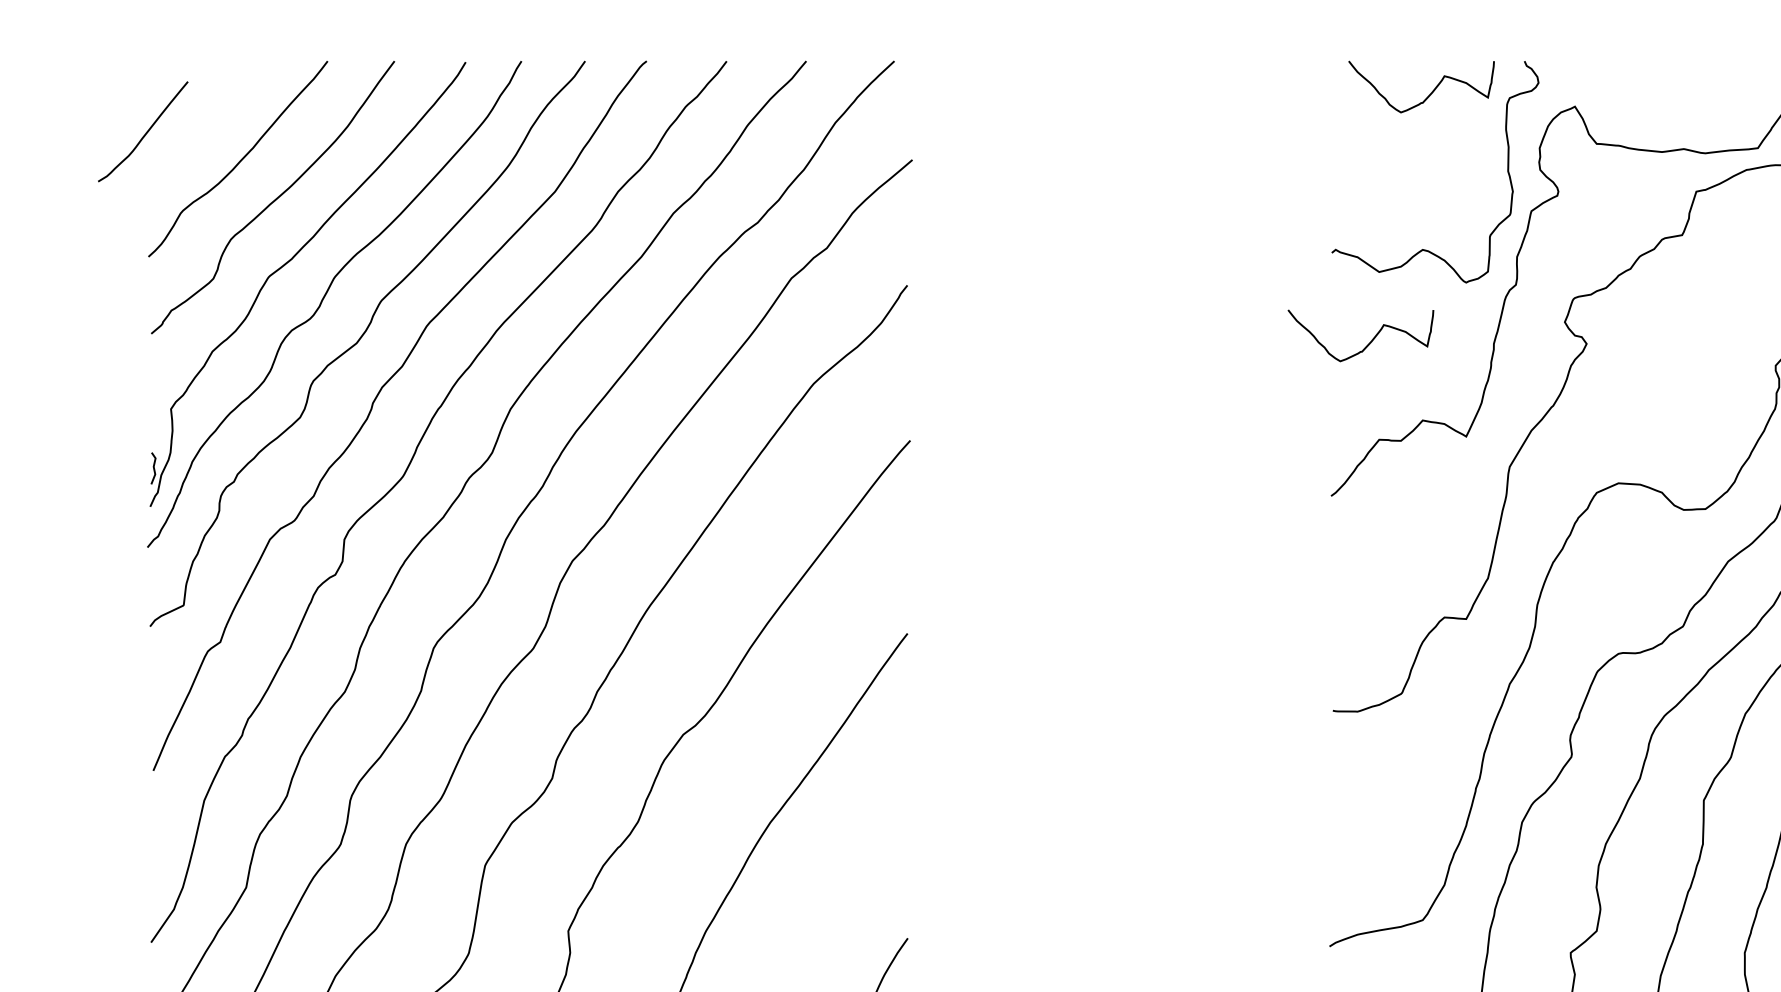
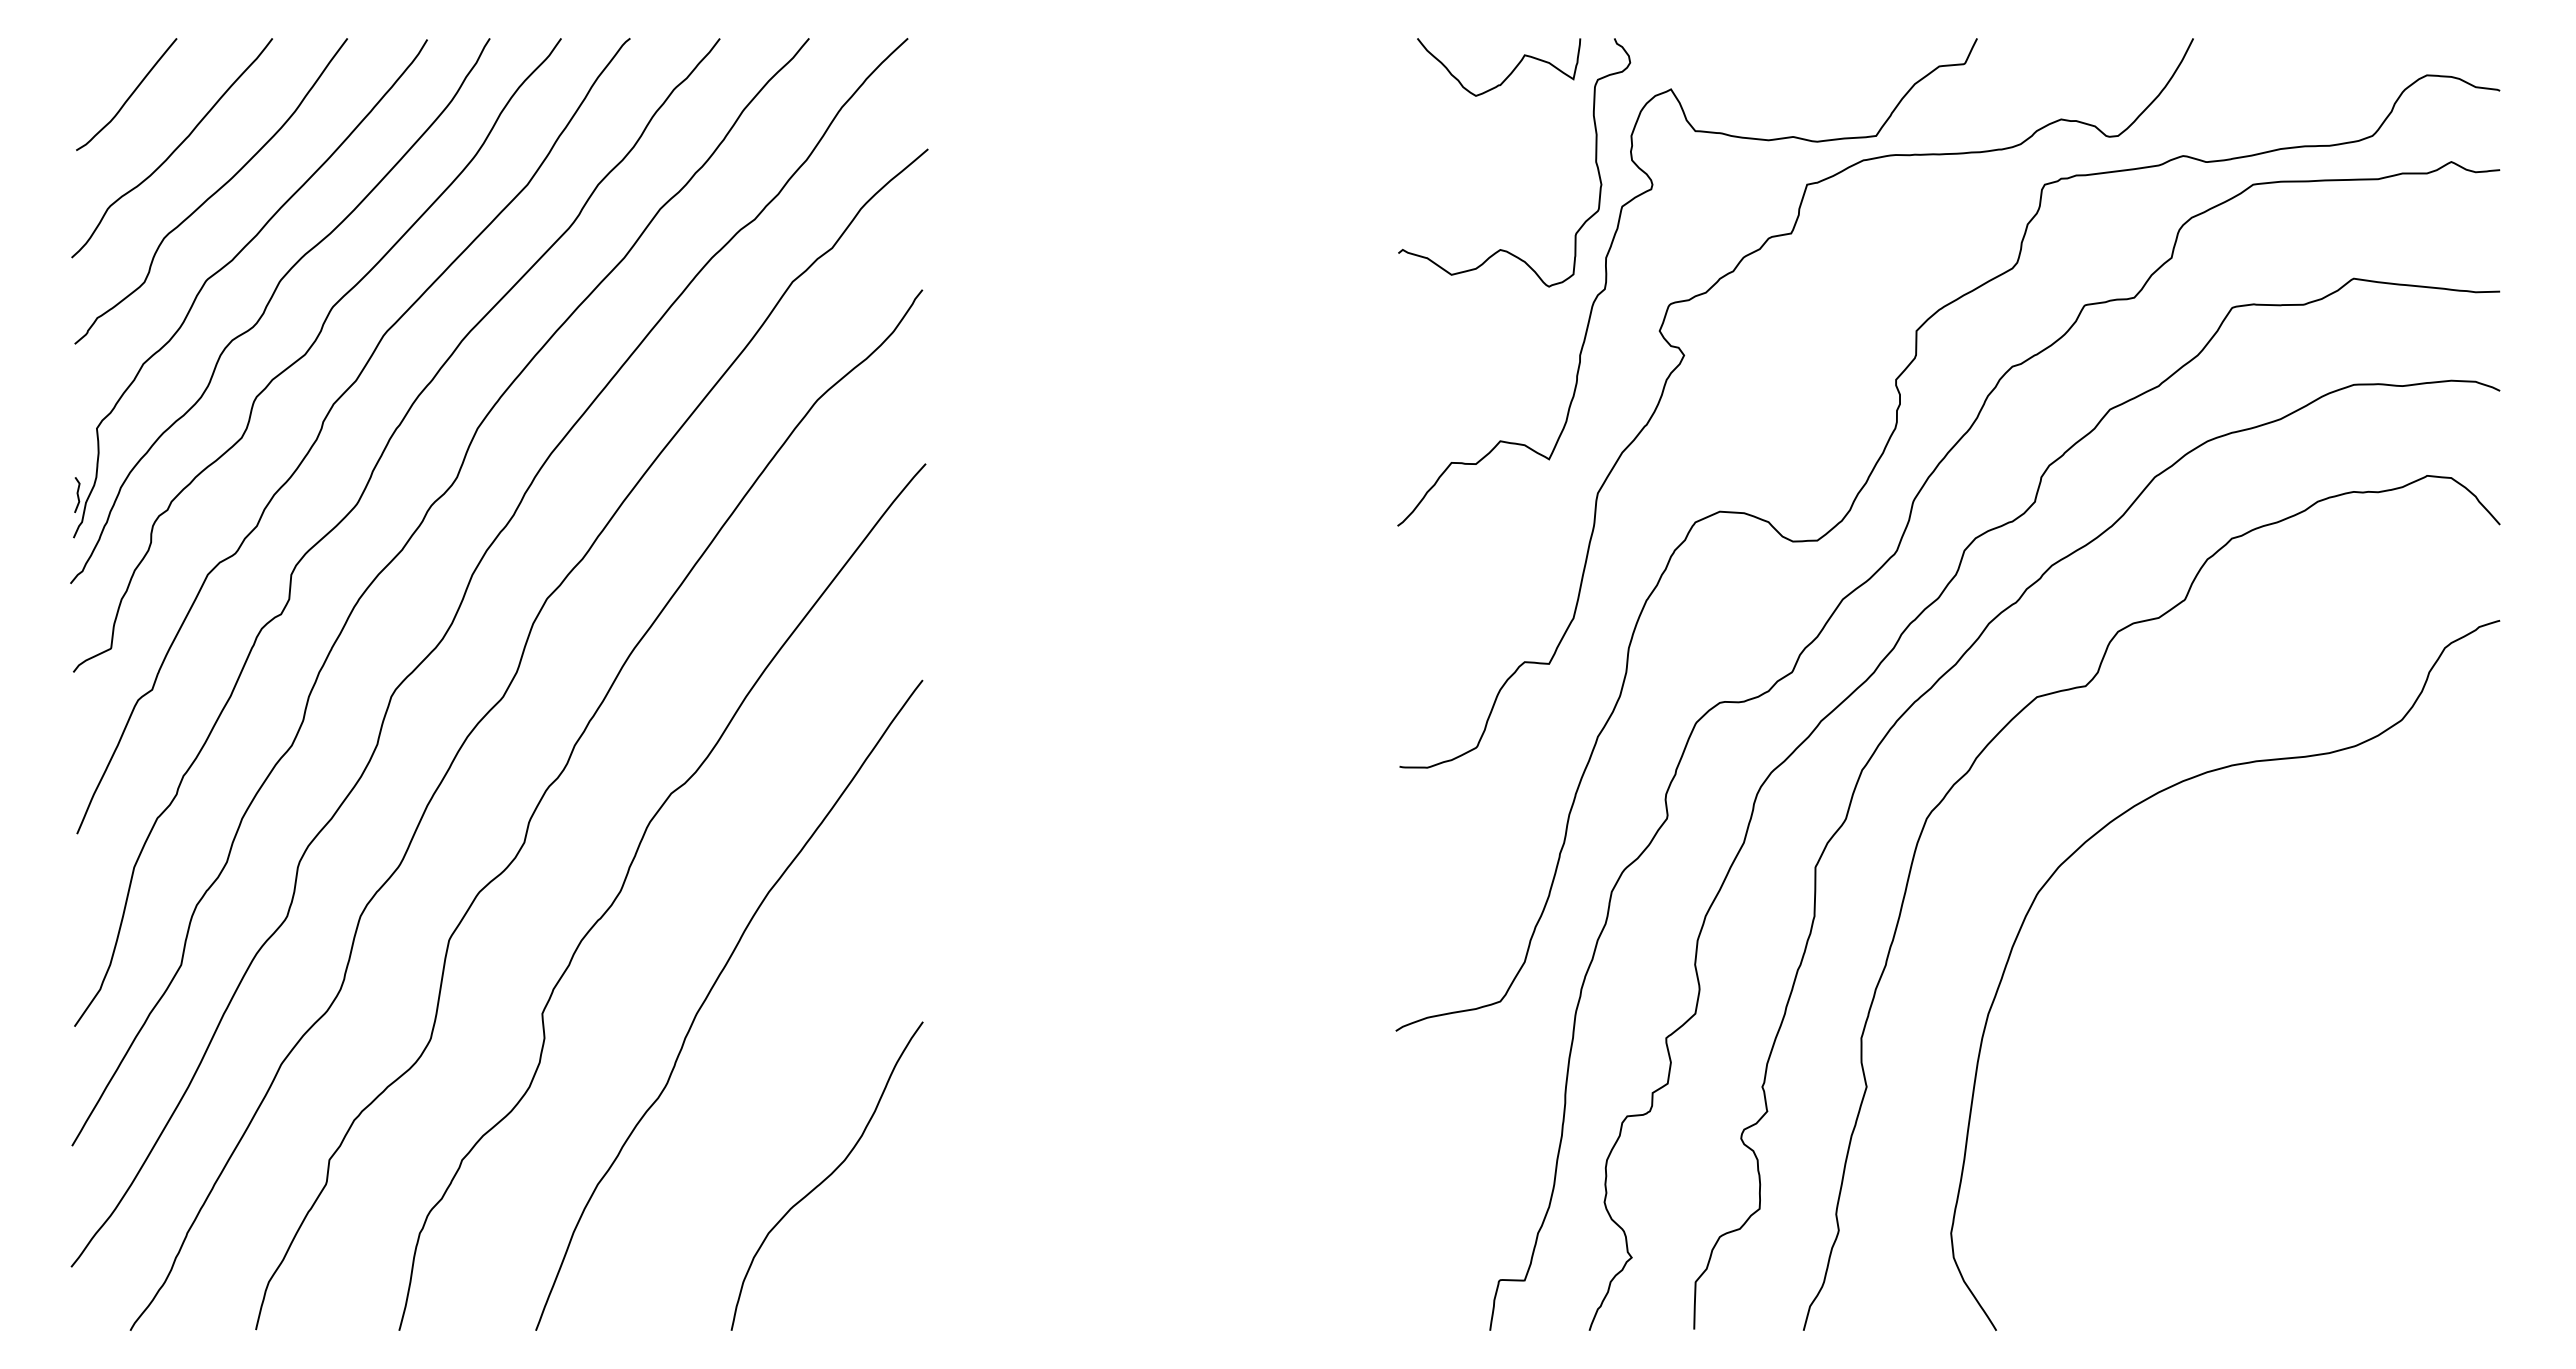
curve: (145, 132) -> (129, 95), moved
curve: (1369, 342) -> (1440, 353), removed

